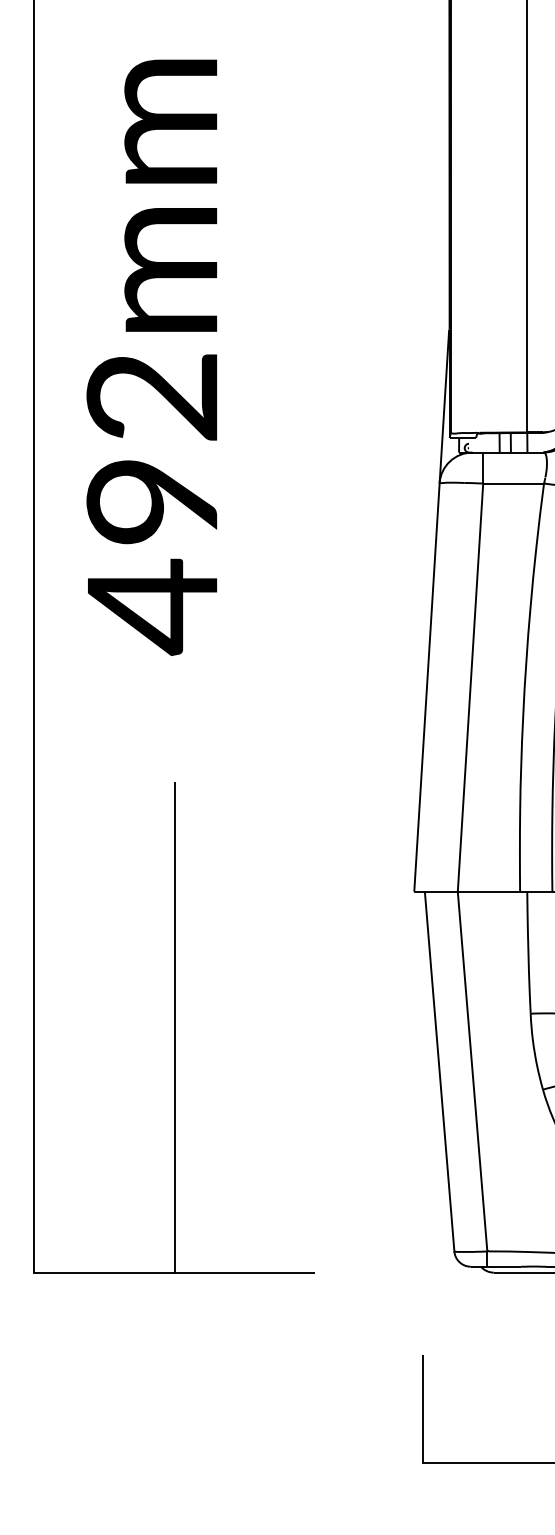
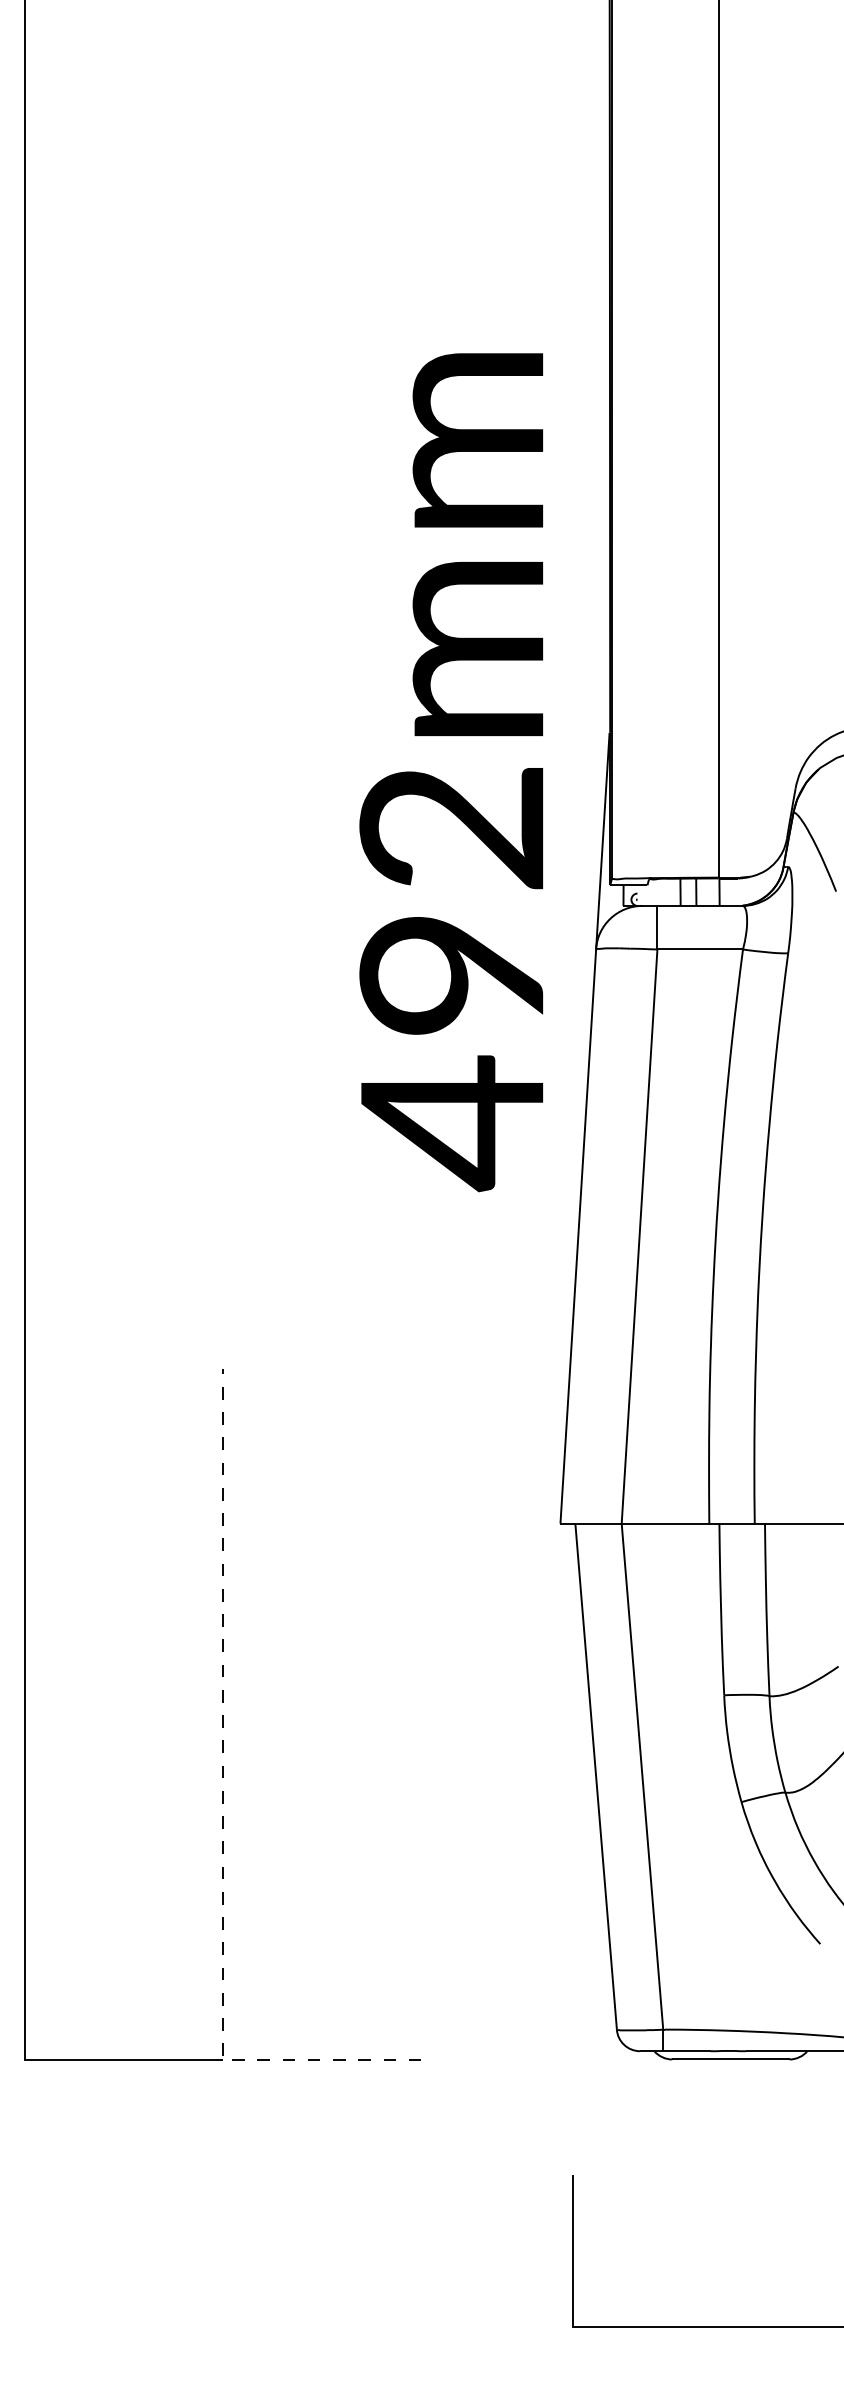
text: (151, 357) -> (450, 772), moved
line: (174, 1097) -> (223, 1813), solid -> dashed

